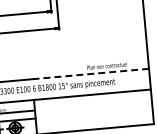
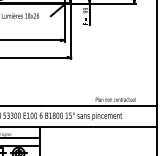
line: (90, 74) -> (98, 106), dashed -> solid

